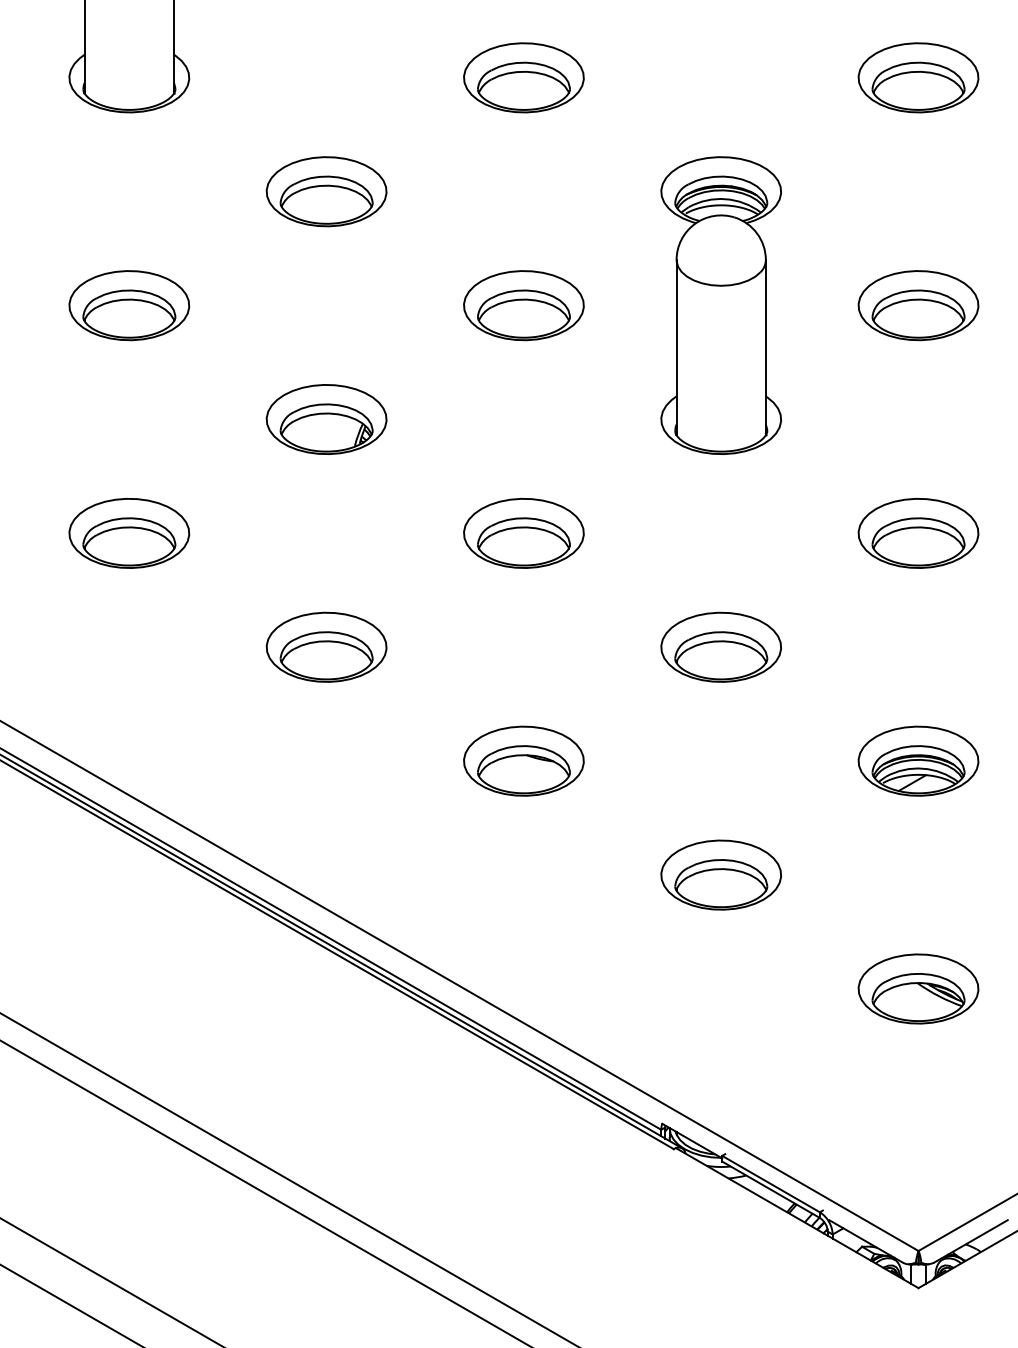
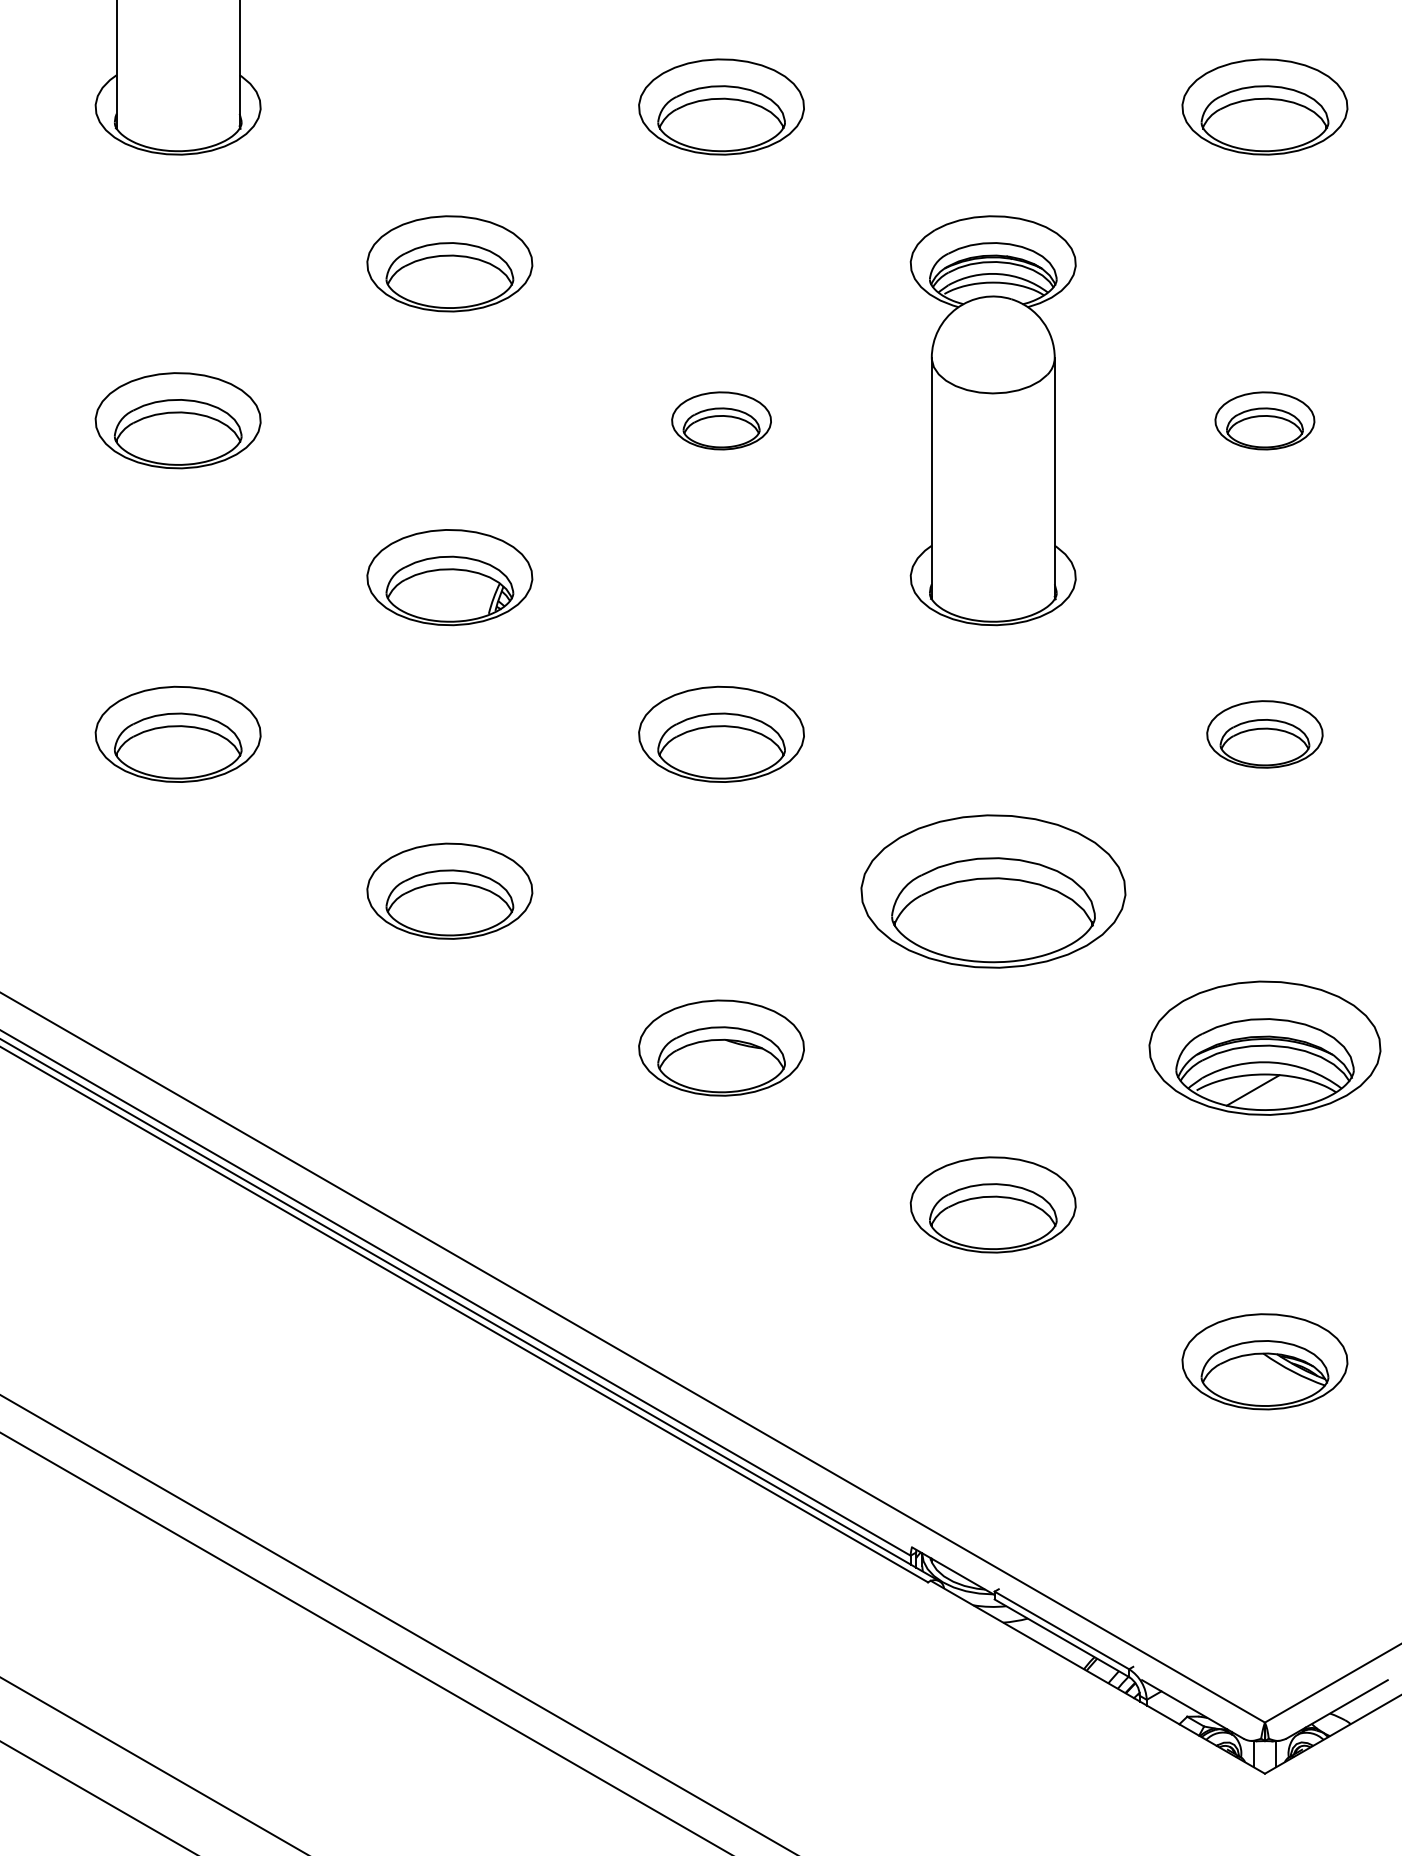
part: (523, 305) -> (720, 420), size x0.6
part: (918, 305) -> (1264, 420), size x0.6
part: (918, 533) -> (1264, 734), size x0.7
part: (720, 646) -> (992, 890), size x1.6
part: (918, 760) -> (1264, 1047), size x1.4

